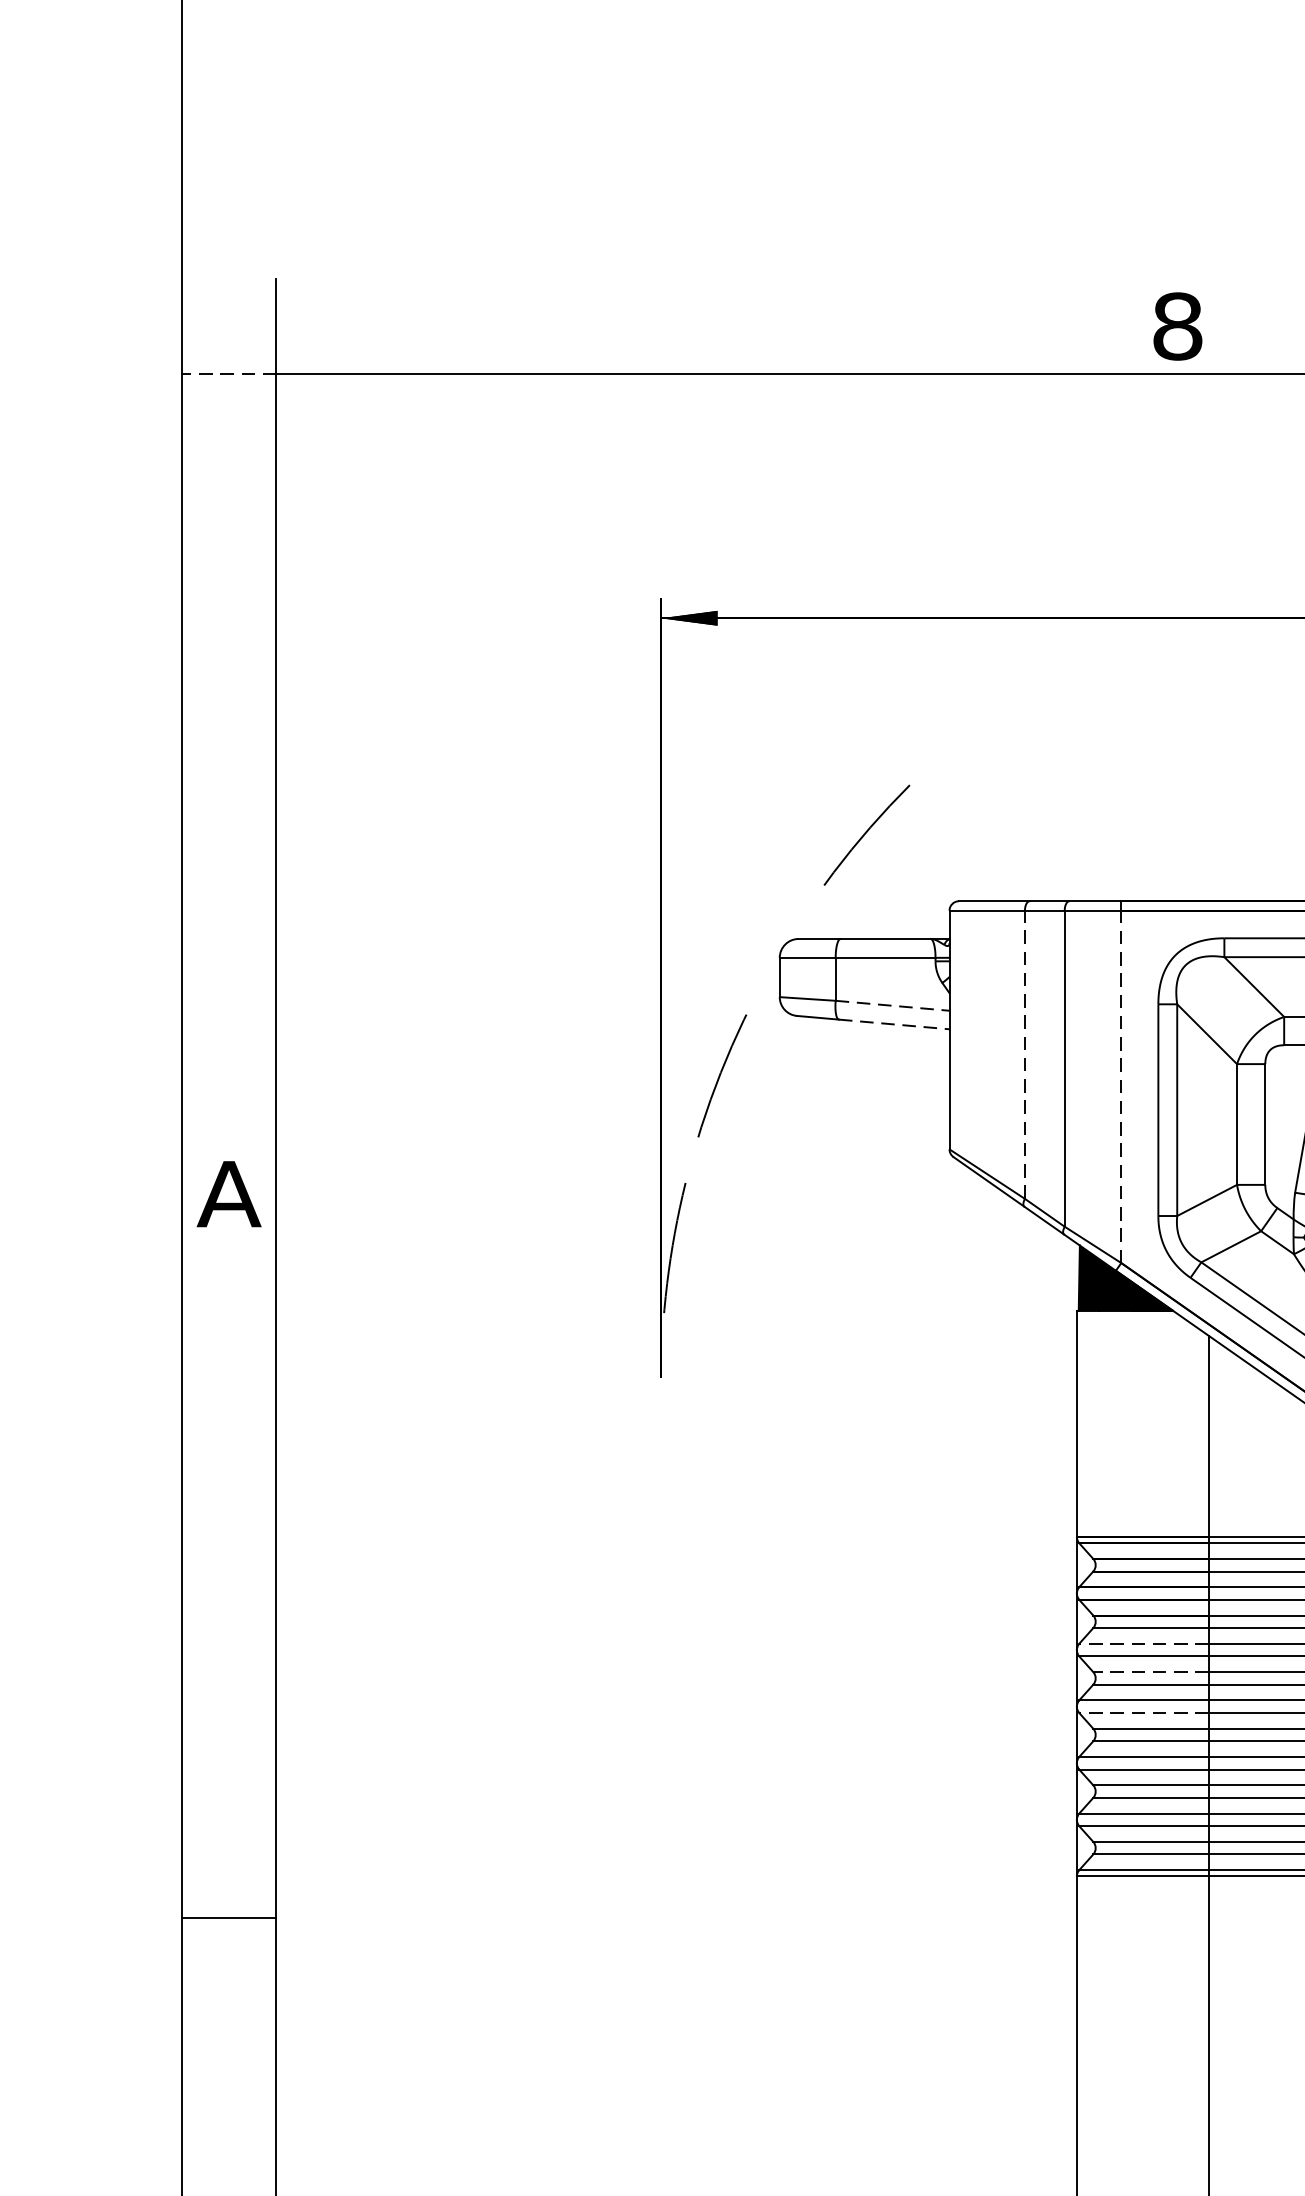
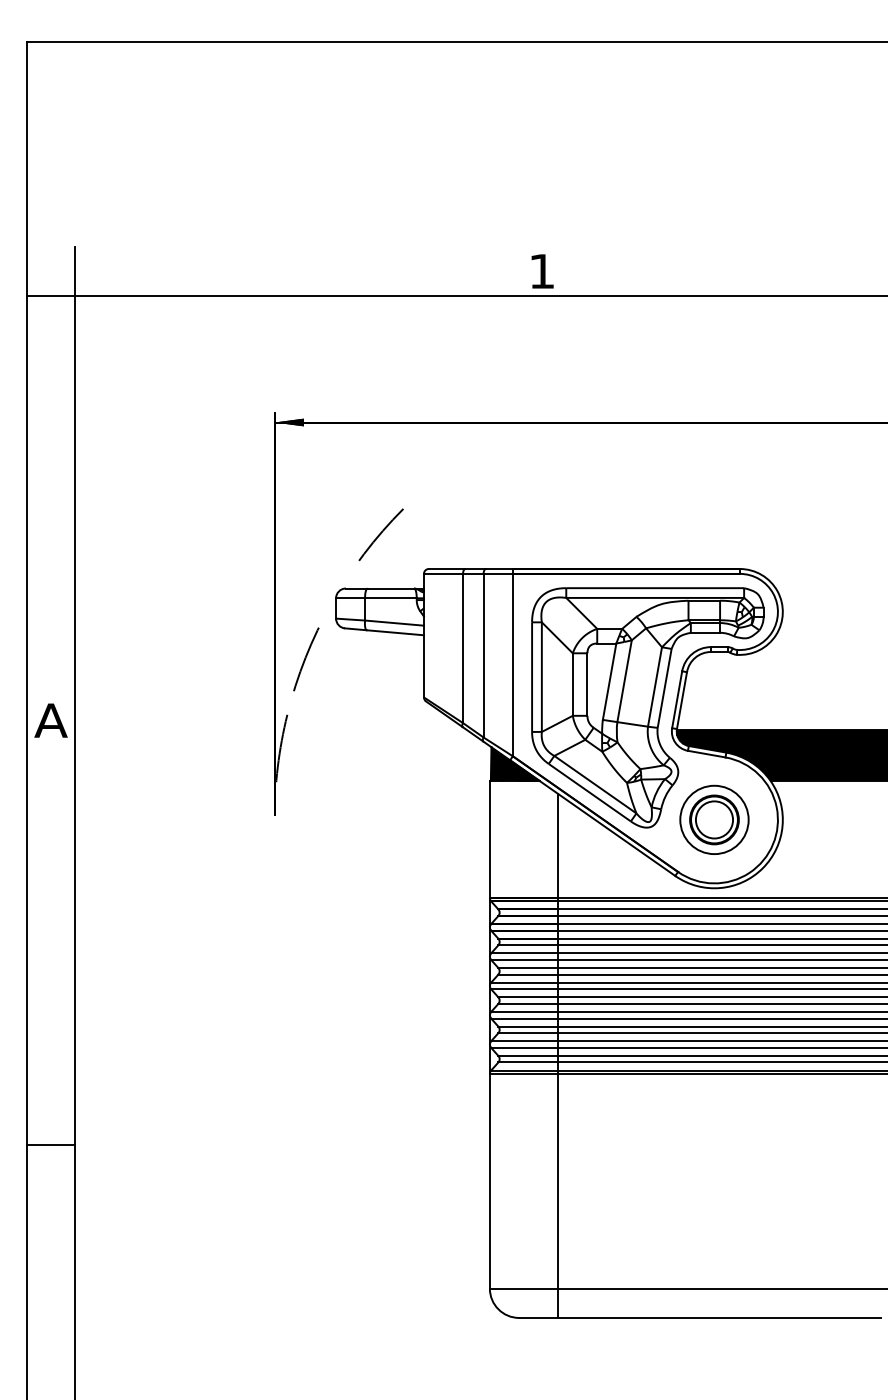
text: (1176, 326) -> (541, 271), 8 -> 1
line: (228, 372) -> (50, 295), dashed -> solid
line: (892, 1006) -> (394, 623), dashed -> solid
line: (894, 1023) -> (395, 632), dashed -> solid
line: (1025, 1054) -> (463, 648), dashed -> solid
line: (1120, 1085) -> (512, 664), dashed -> solid
line: (1143, 1643) -> (524, 953), dashed -> solid
line: (1151, 1672) -> (528, 968), dashed -> solid
line: (1143, 1713) -> (524, 989), dashed -> solid
line: (228, 1918) -> (50, 1145), moved

